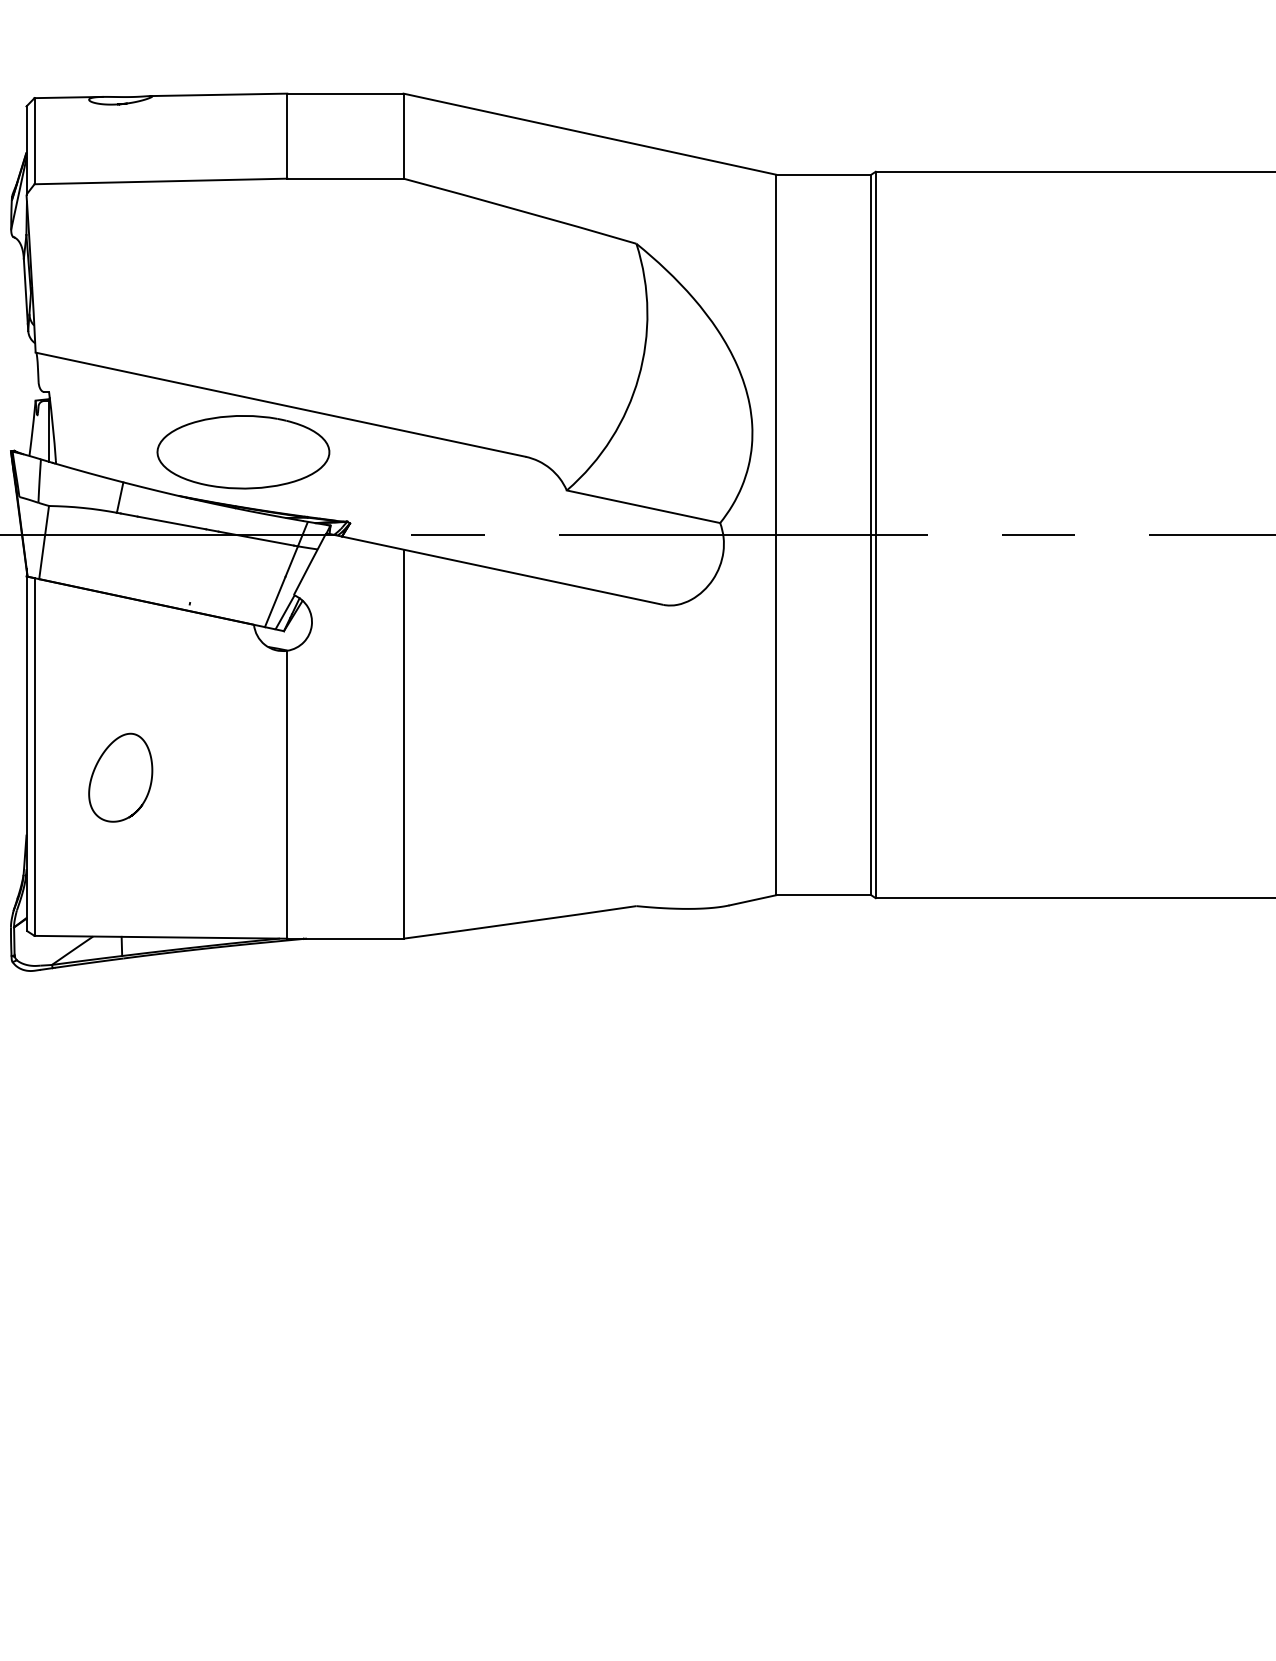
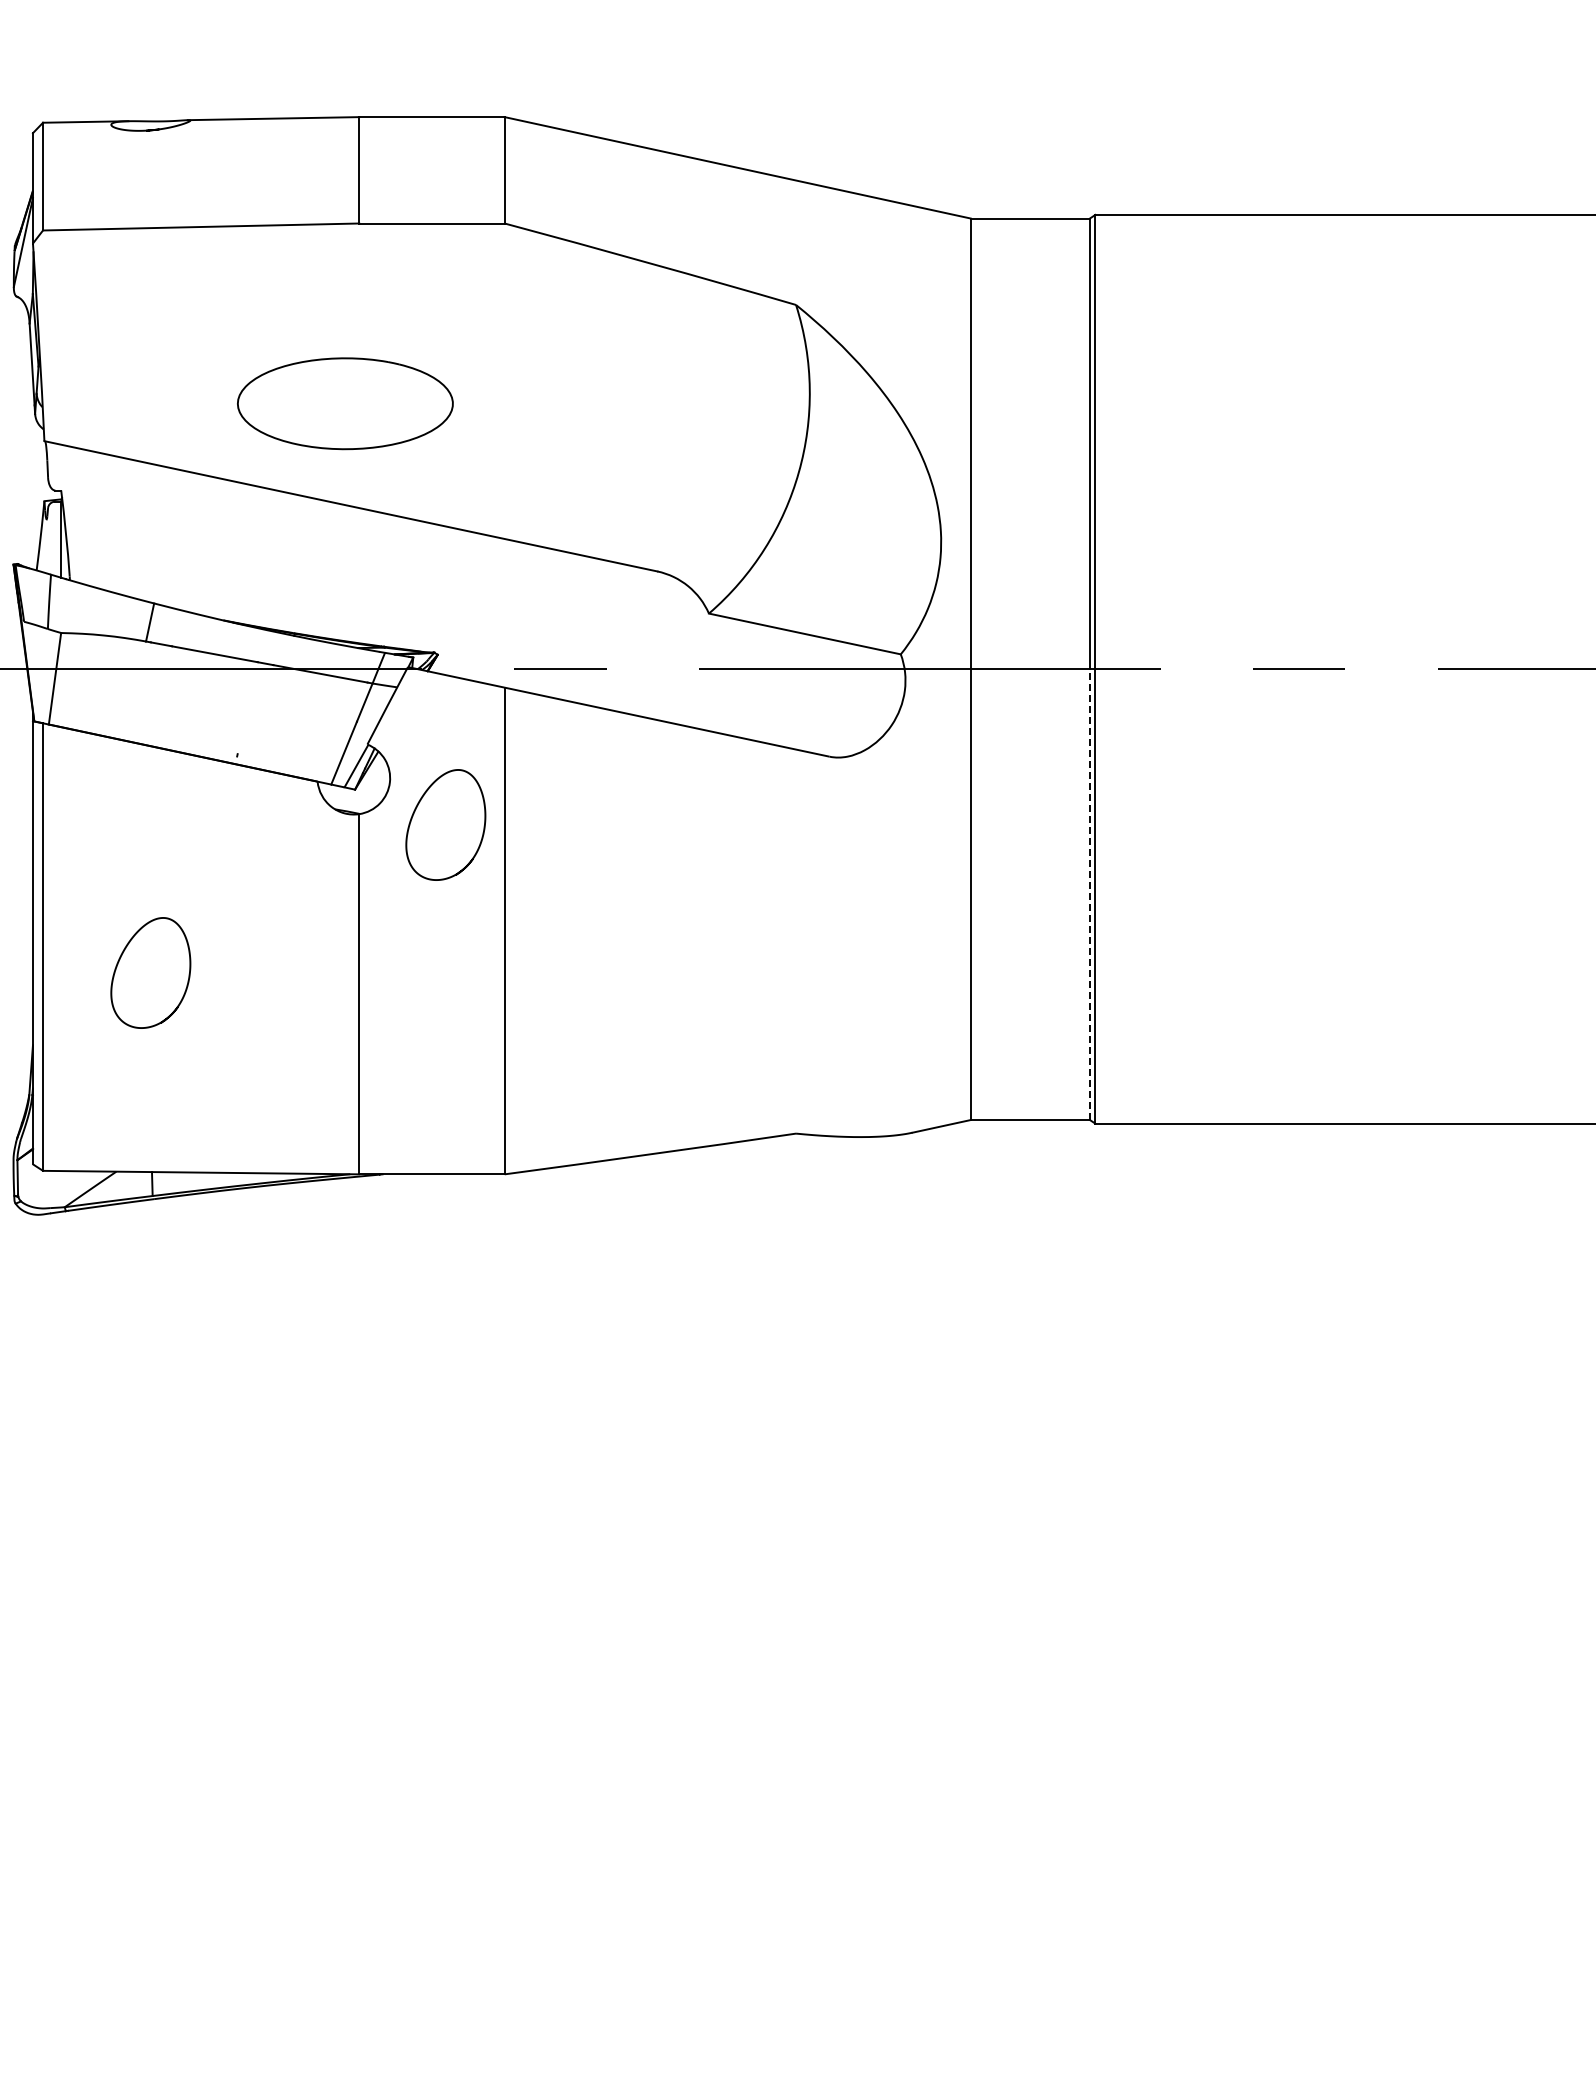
part: (243, 452) -> (345, 403), moved
curve: (331, 651) -> (414, 814), added
line: (870, 715) -> (1089, 894), solid -> dashed

